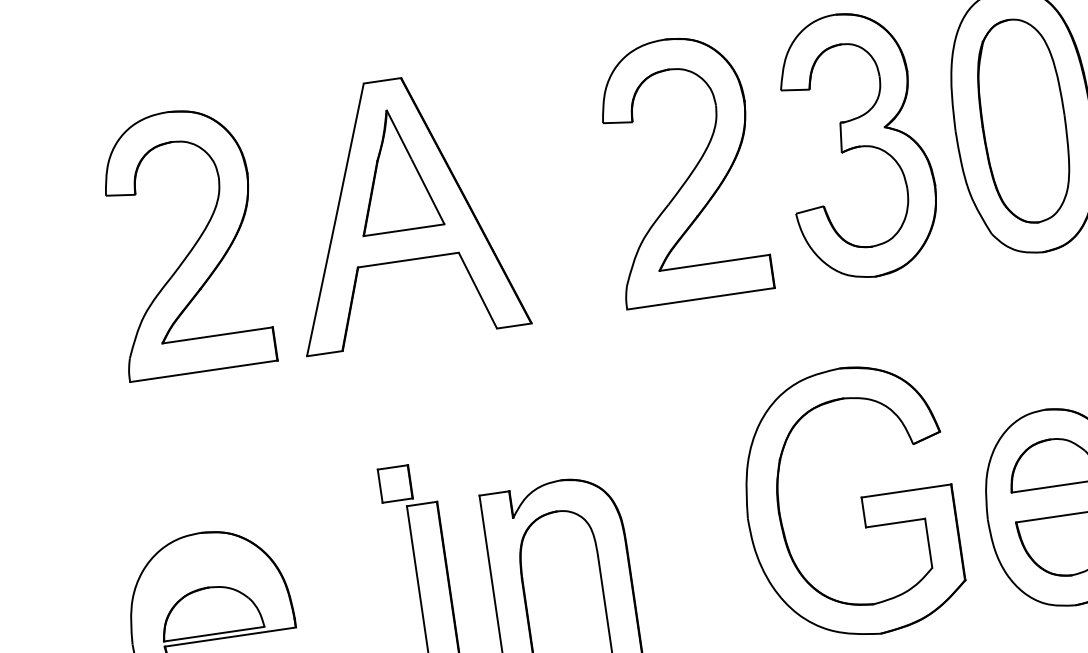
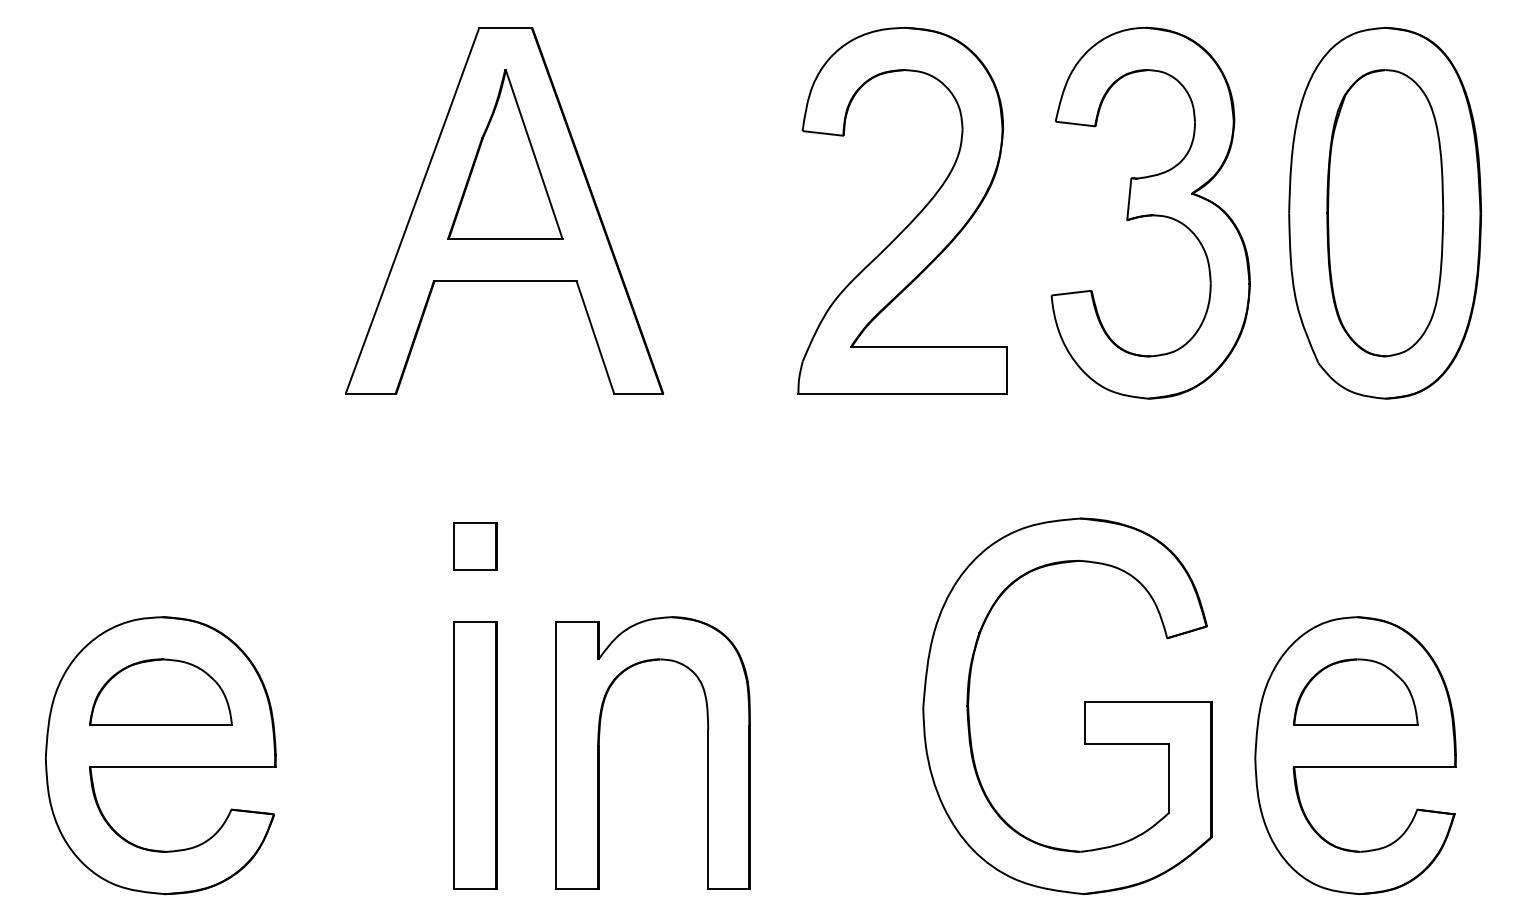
part: (192, 246) -> (209, 219), removed
part: (395, 483) -> (475, 546), moved
part: (210, 610) -> (160, 691), moved

